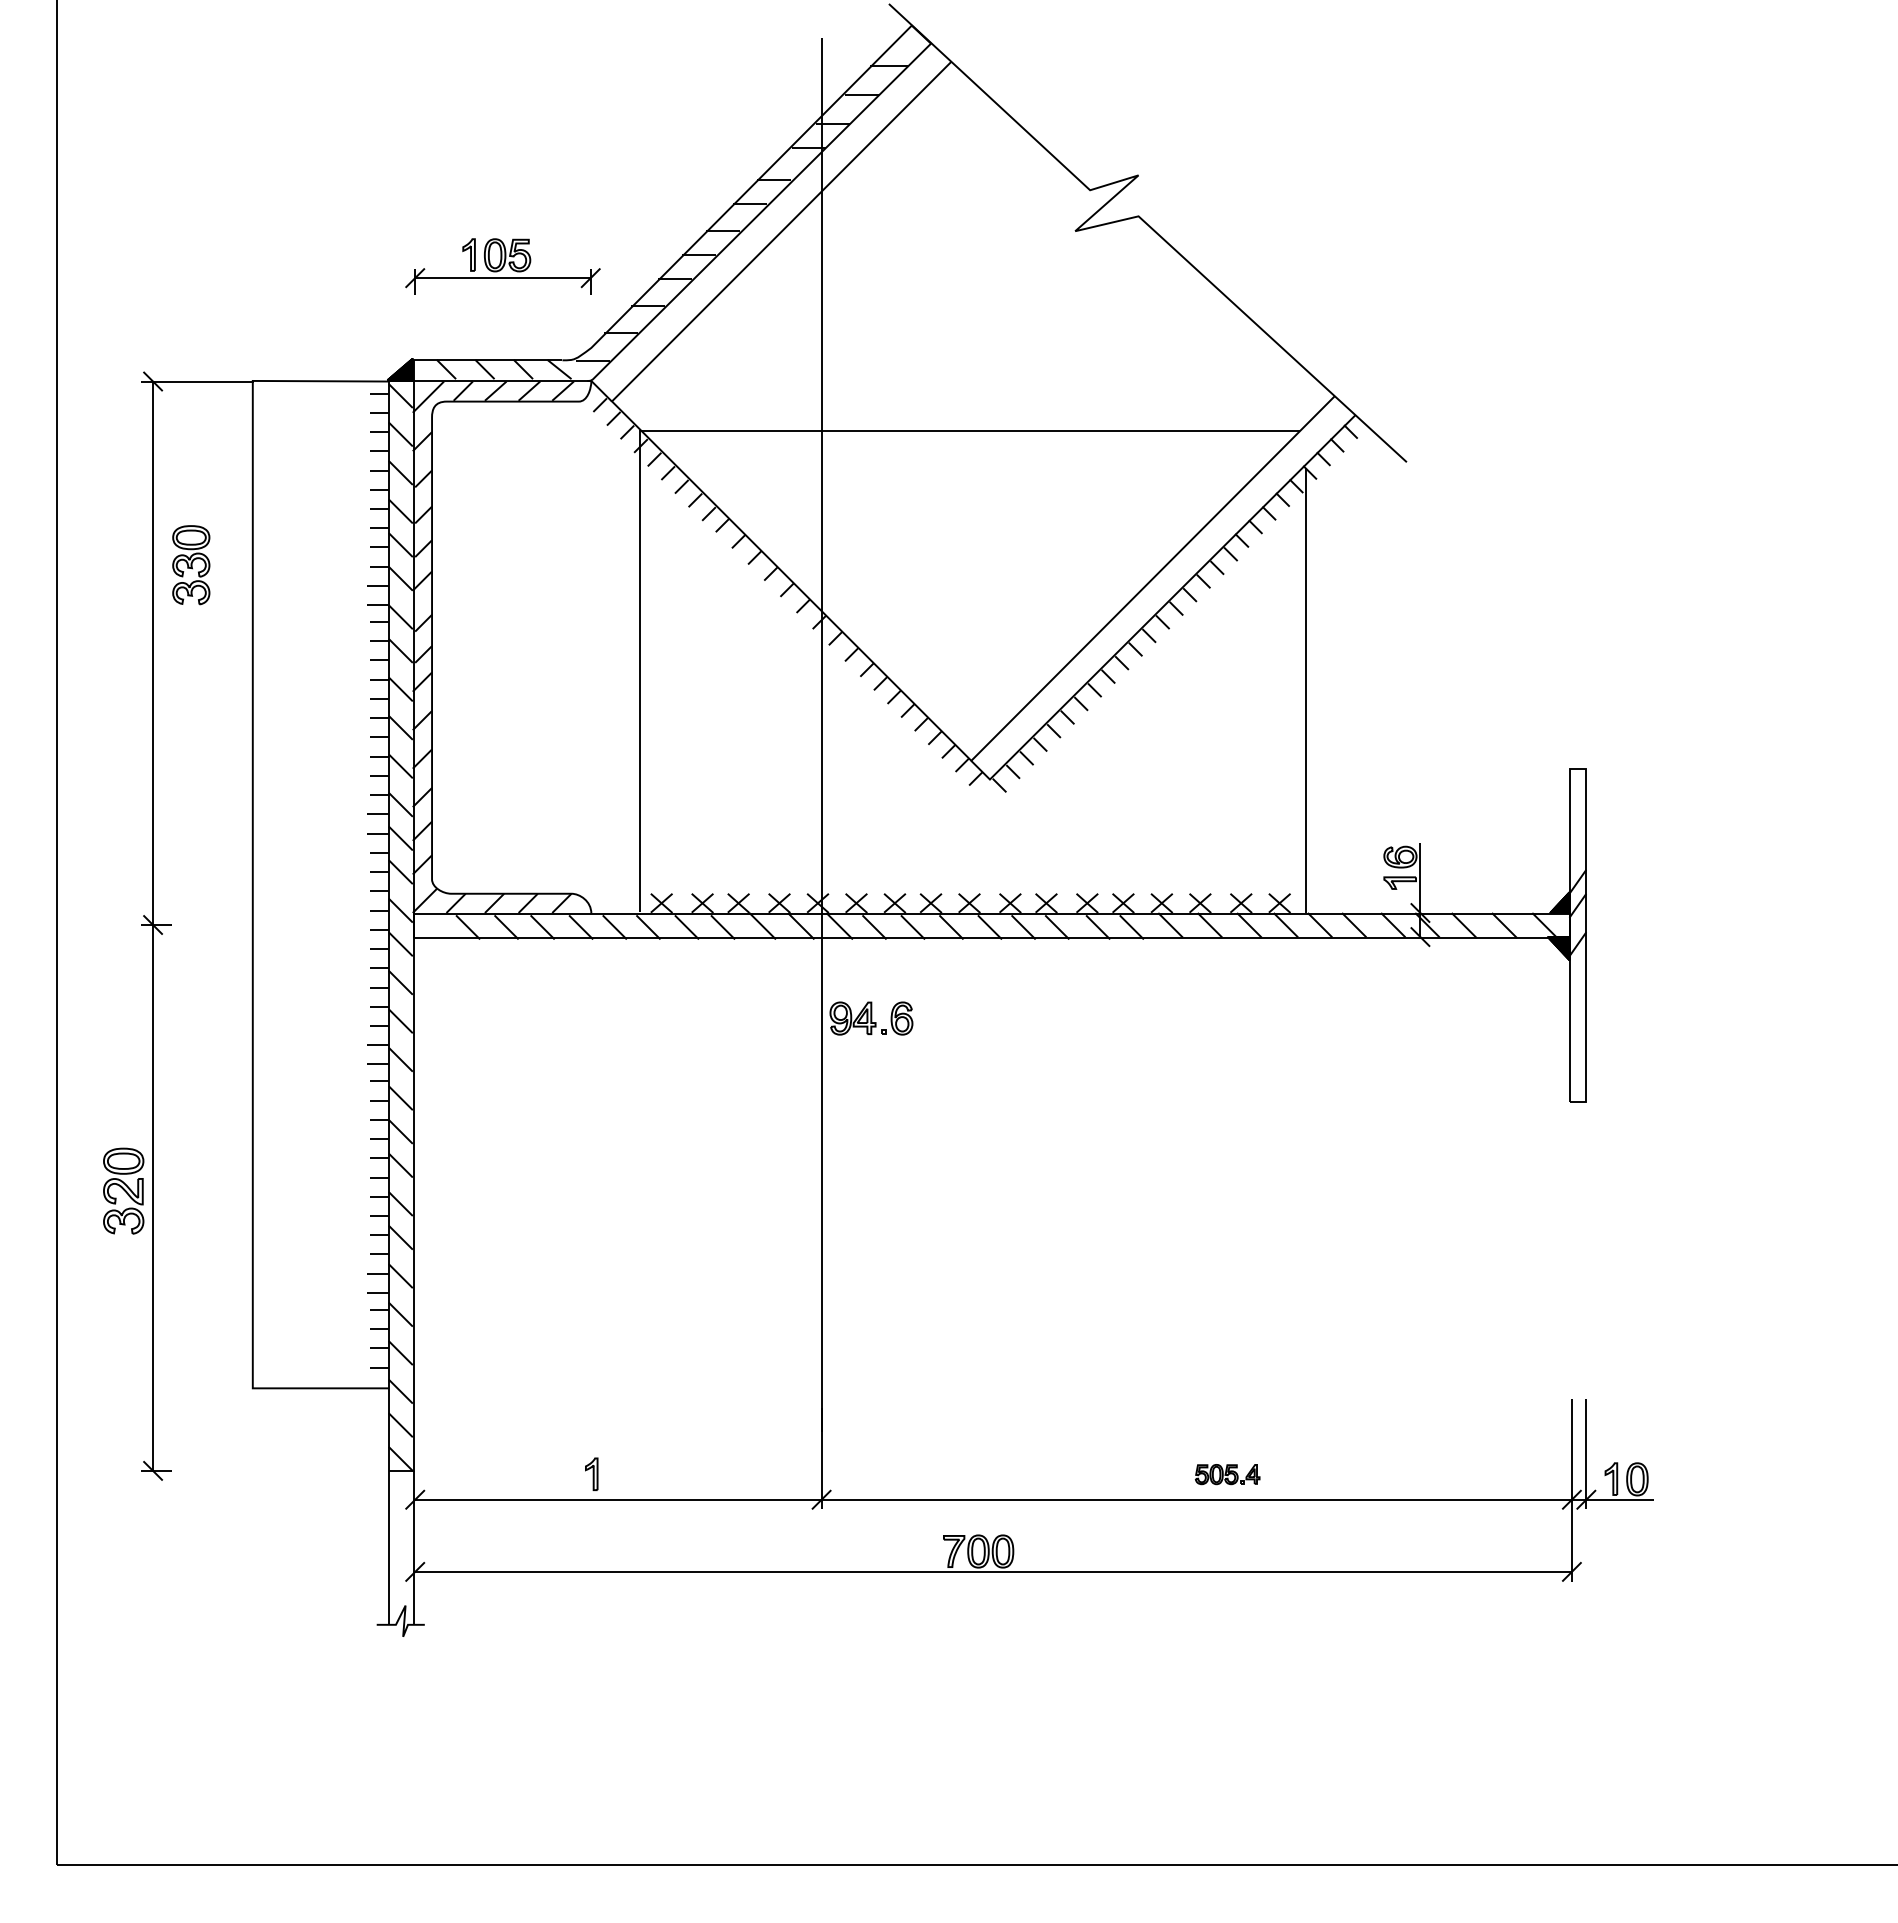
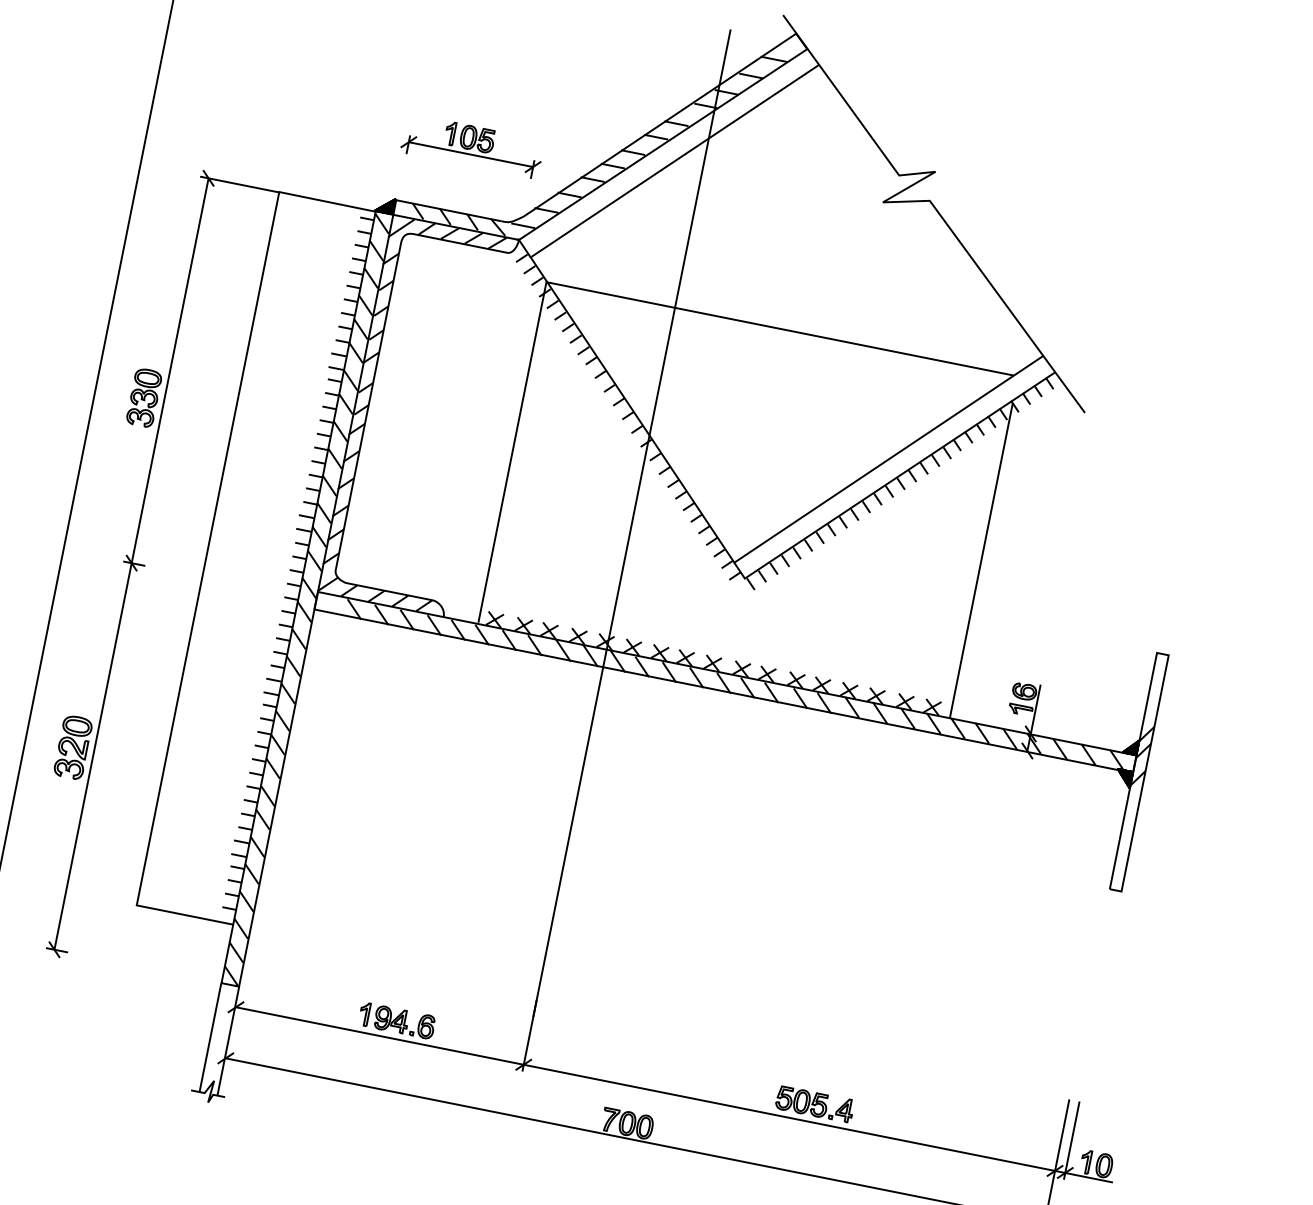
part: (191, 565) -> (144, 398), moved
part: (871, 1018) -> (404, 1022), moved
part: (1227, 1474) -> (814, 1104), size x1.67

